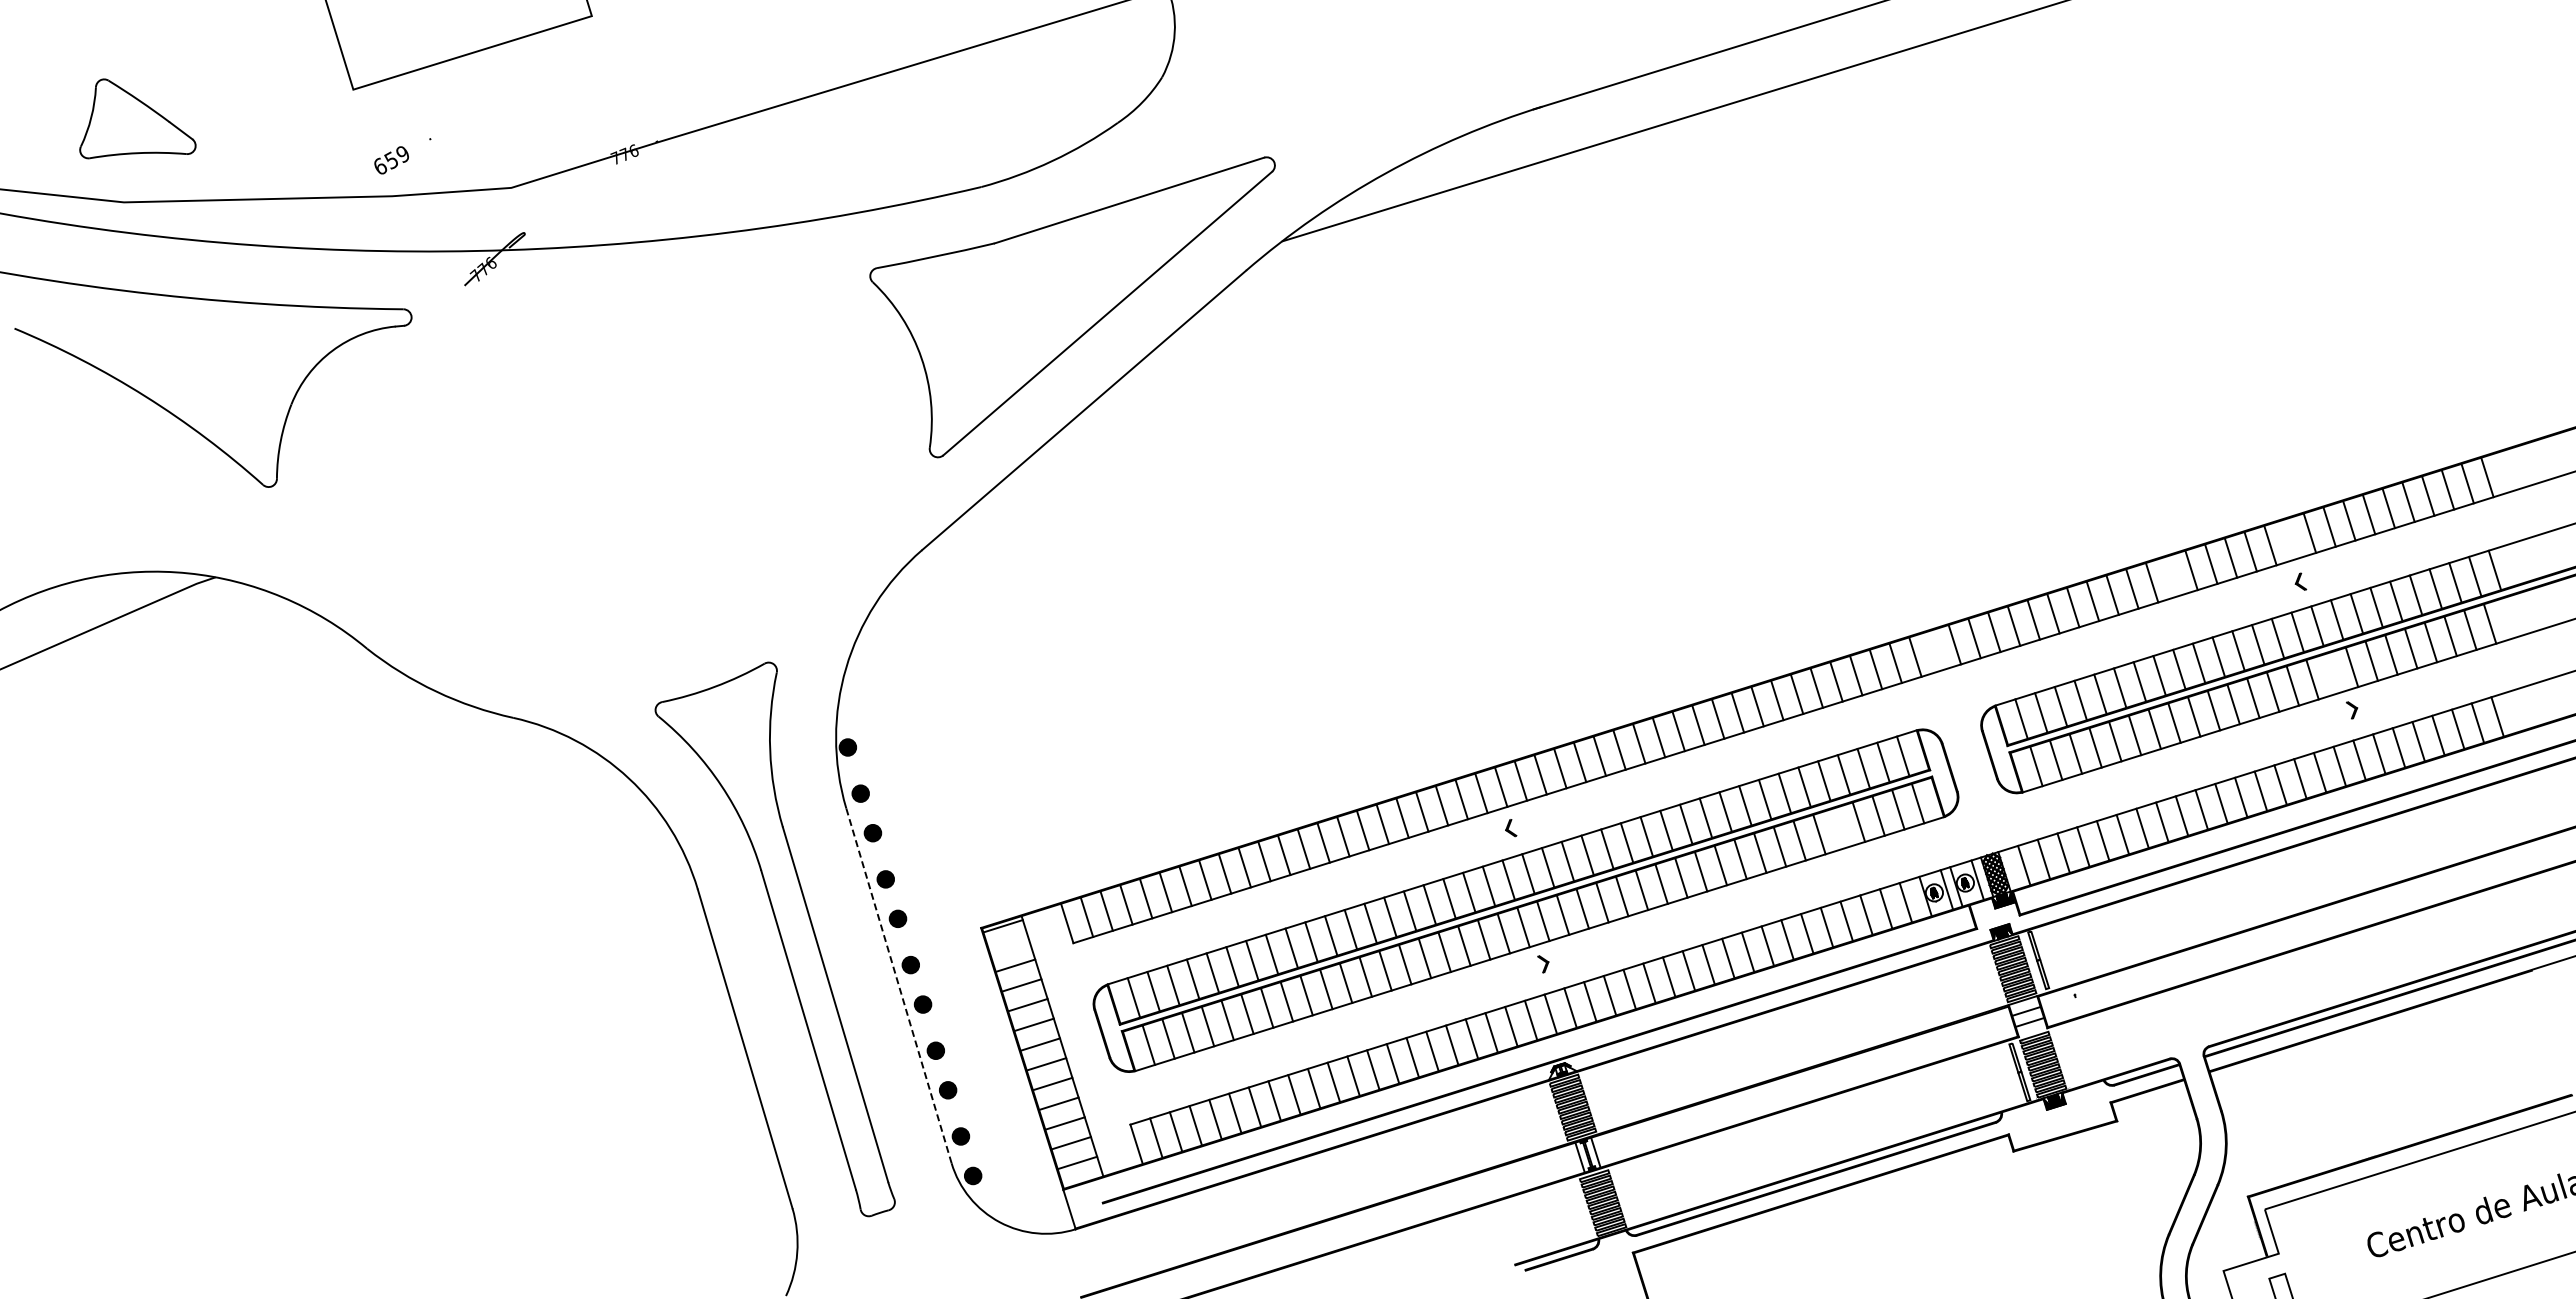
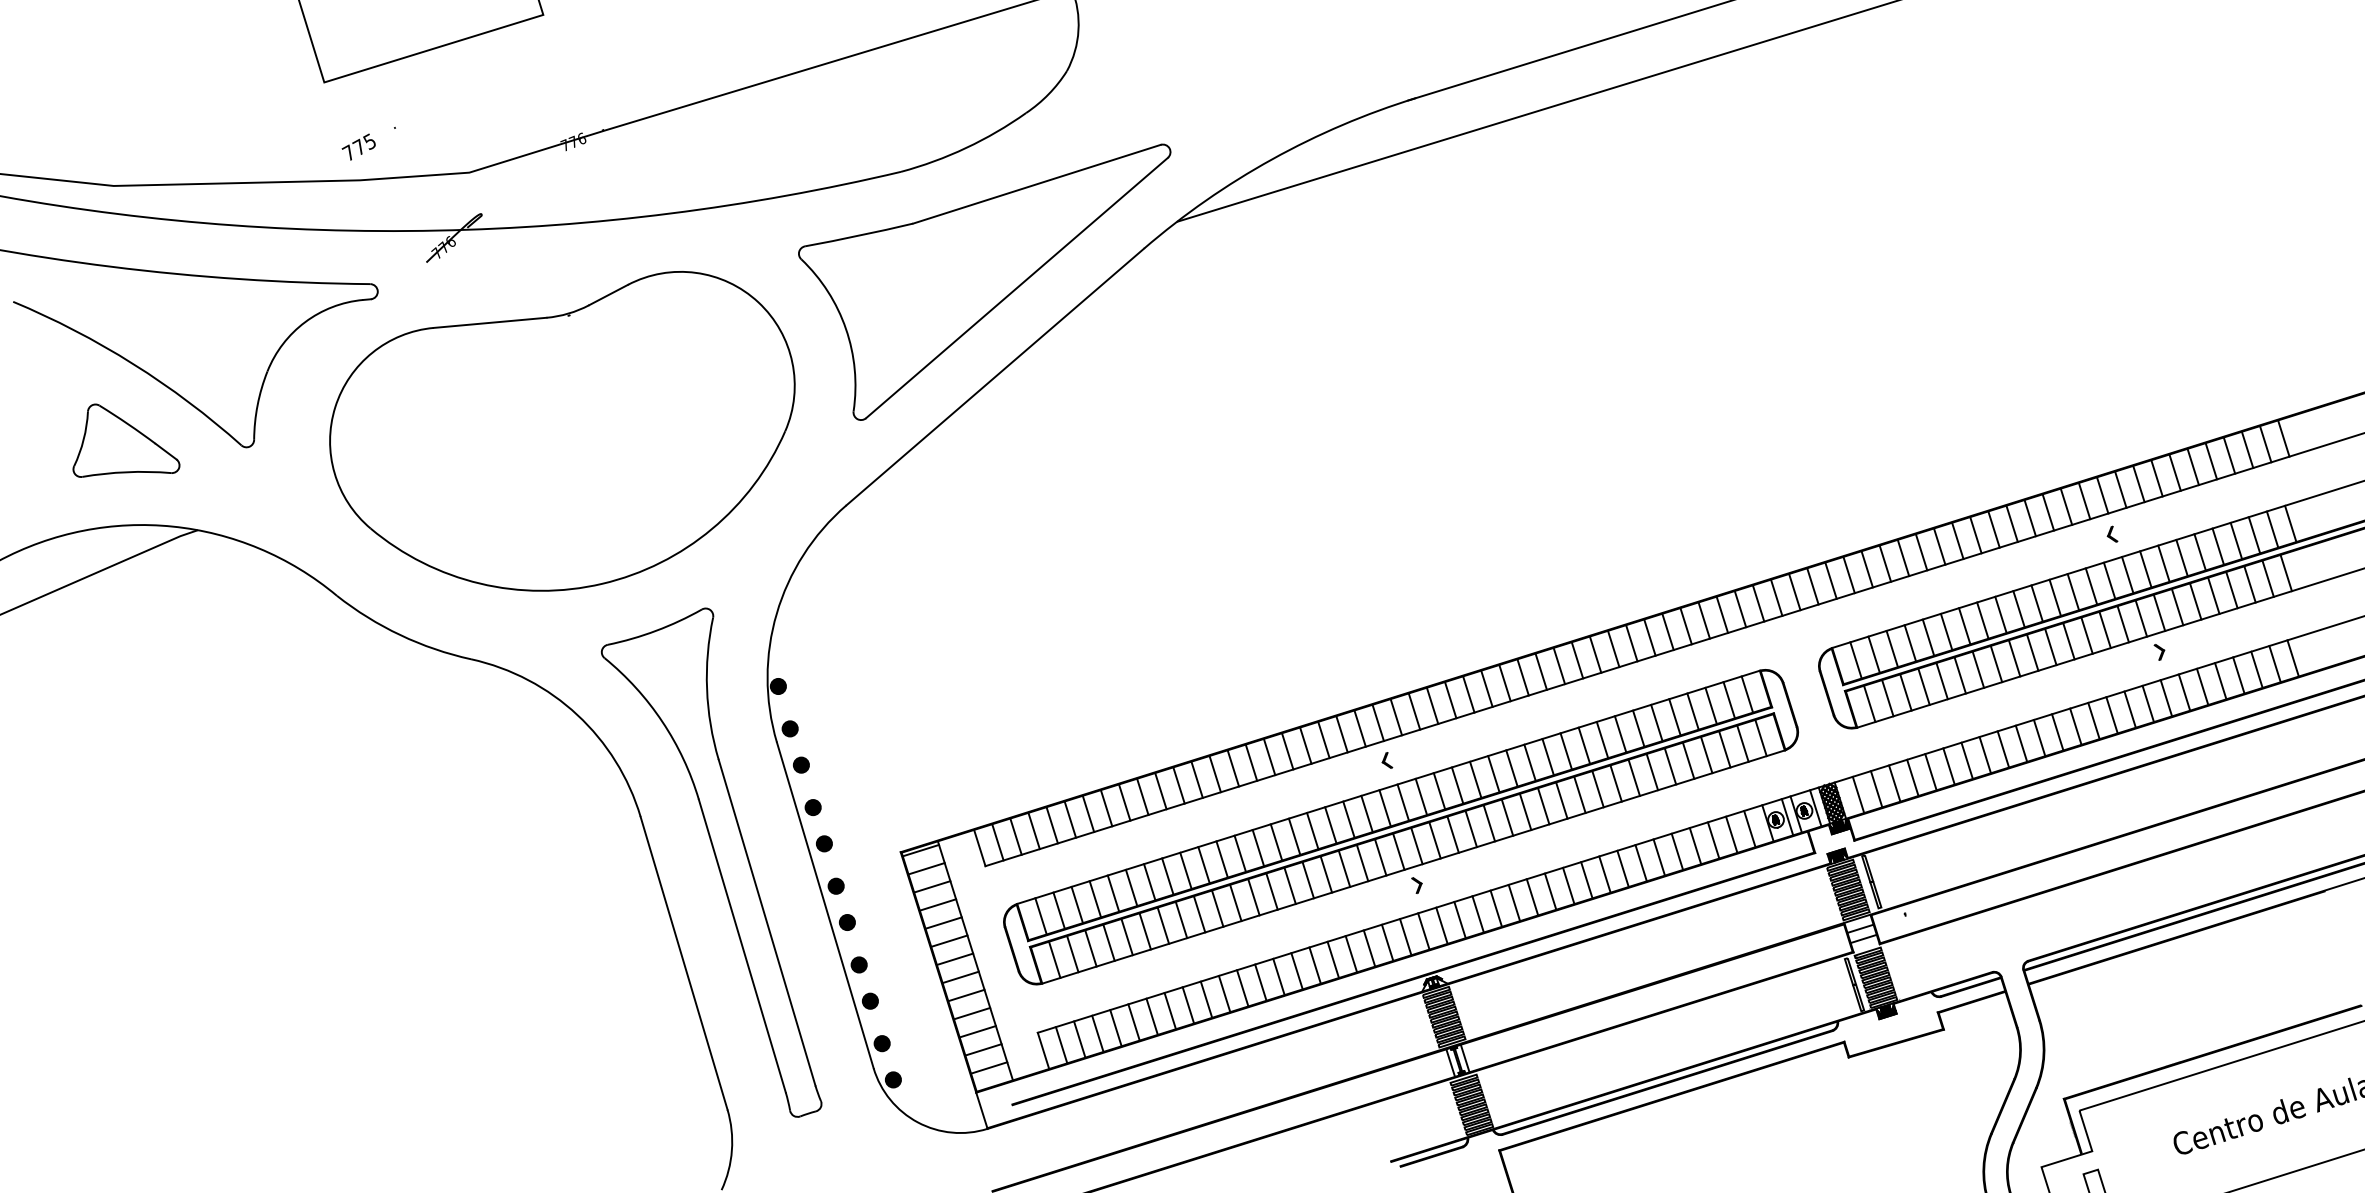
part: (137, 118) -> (126, 440), moved
text: (390, 159) -> (358, 146), 659 -> 775
part: (612, 469) -> (562, 431), added
line: (2289, 539) -> (2102, 495), added
line: (2171, 576) -> (1993, 529), added
line: (1934, 650) -> (1776, 597), added
line: (2332, 673) -> (2141, 618), added
line: (1838, 828) -> (1687, 760), added
line: (1009, 945) -> (926, 868), added
line: (898, 985) -> (824, 905), dashed -> solid

